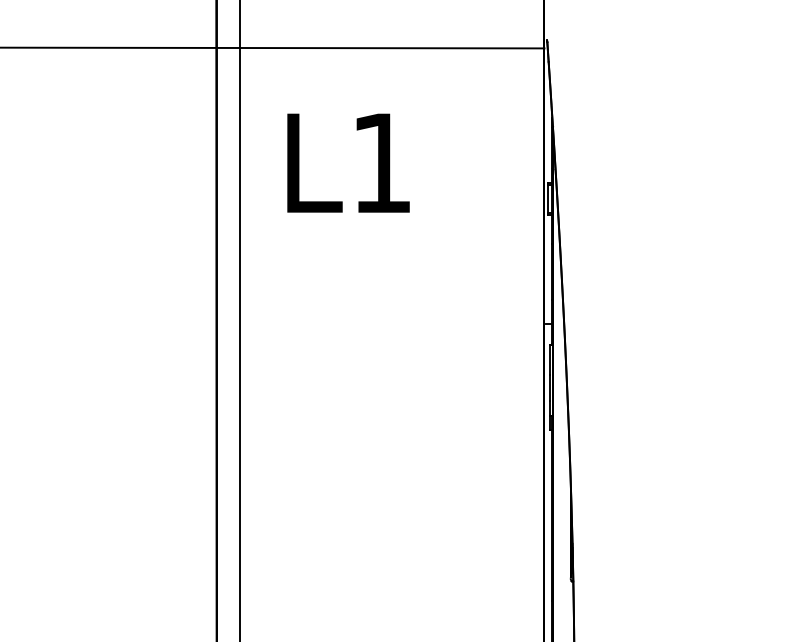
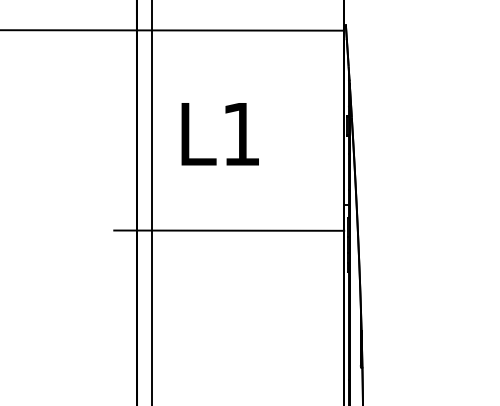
text: (347, 163) -> (219, 134), moved
line: (363, 364) -> (229, 230), added

